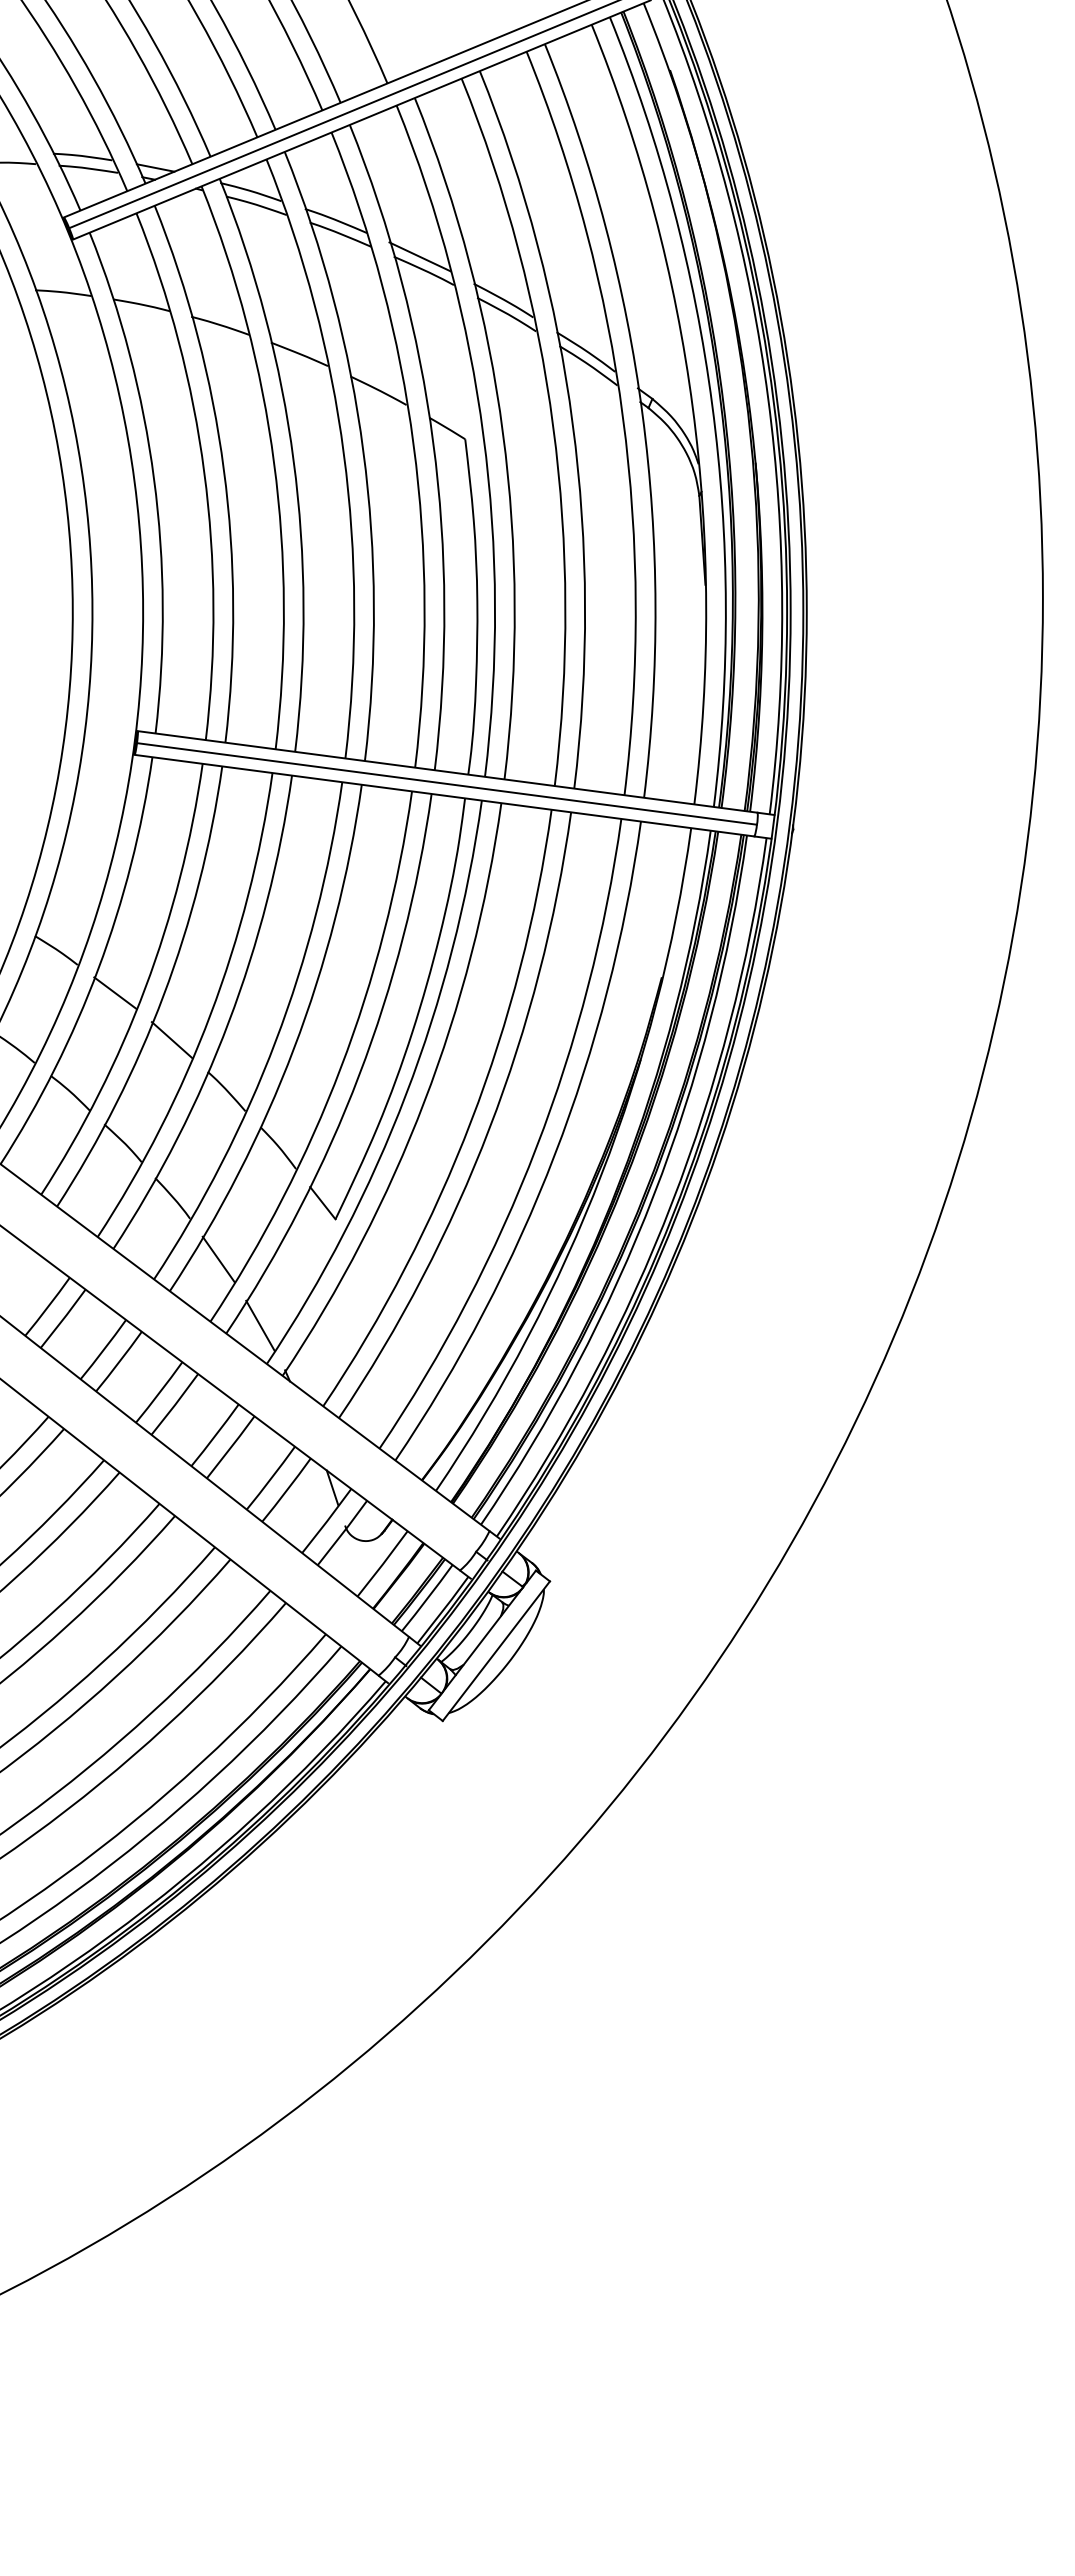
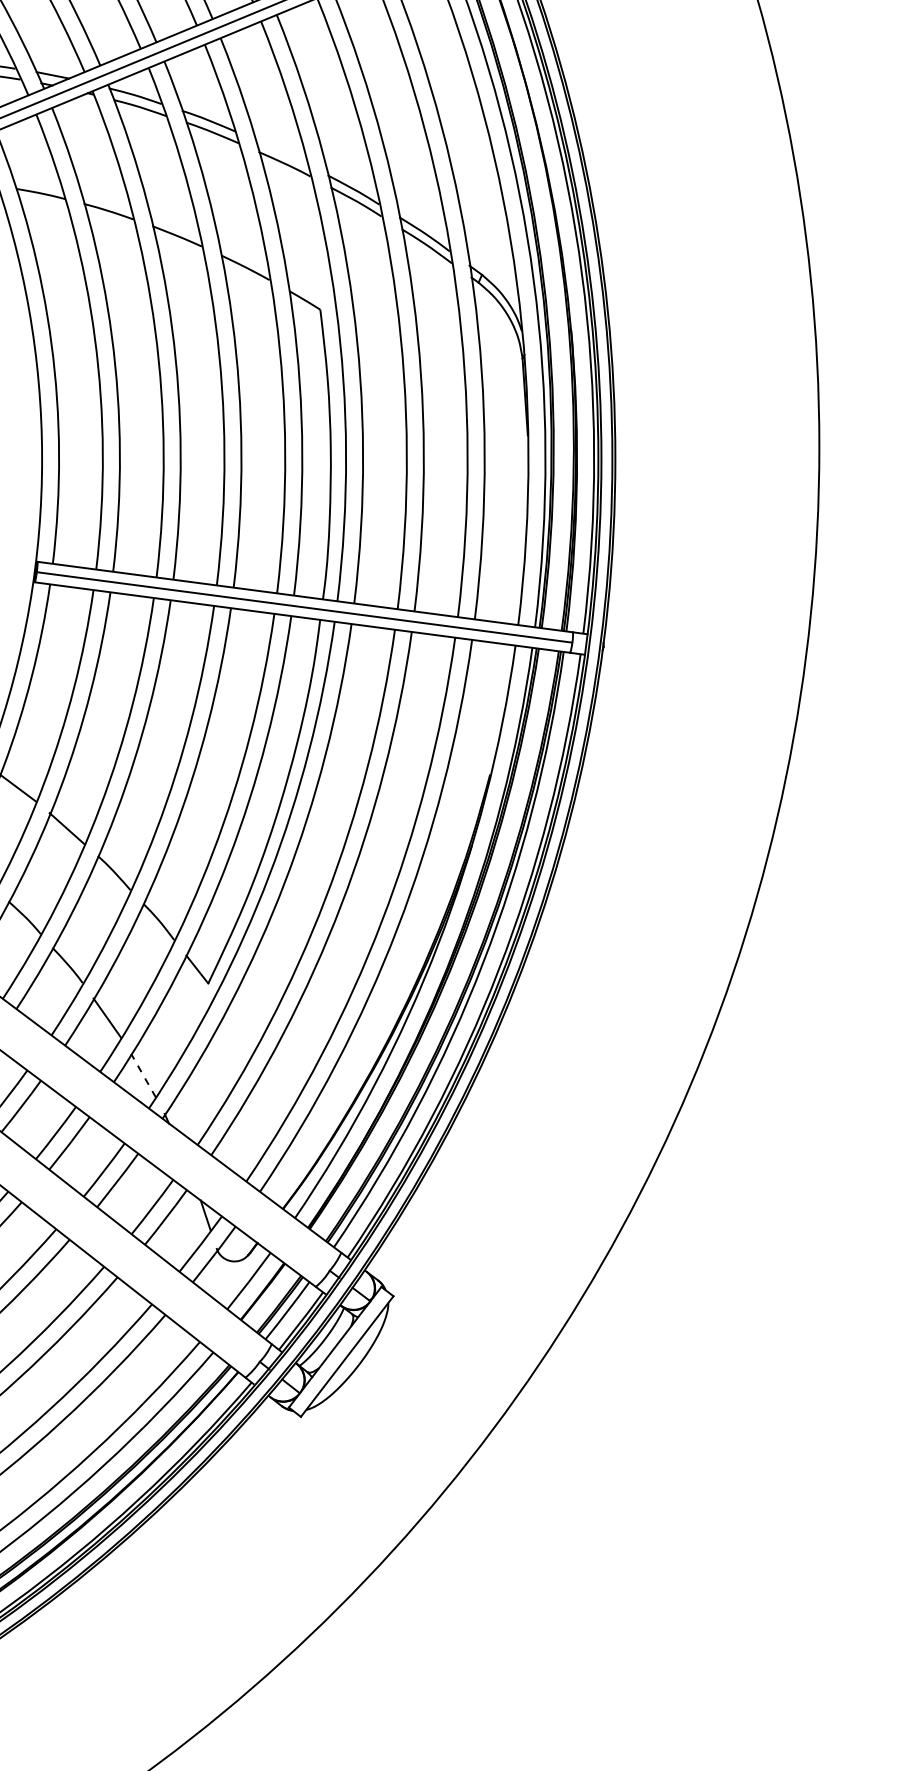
line: (419, 256) -> (280, 151), removed
line: (260, 1326) -> (143, 1076), solid -> dashed

